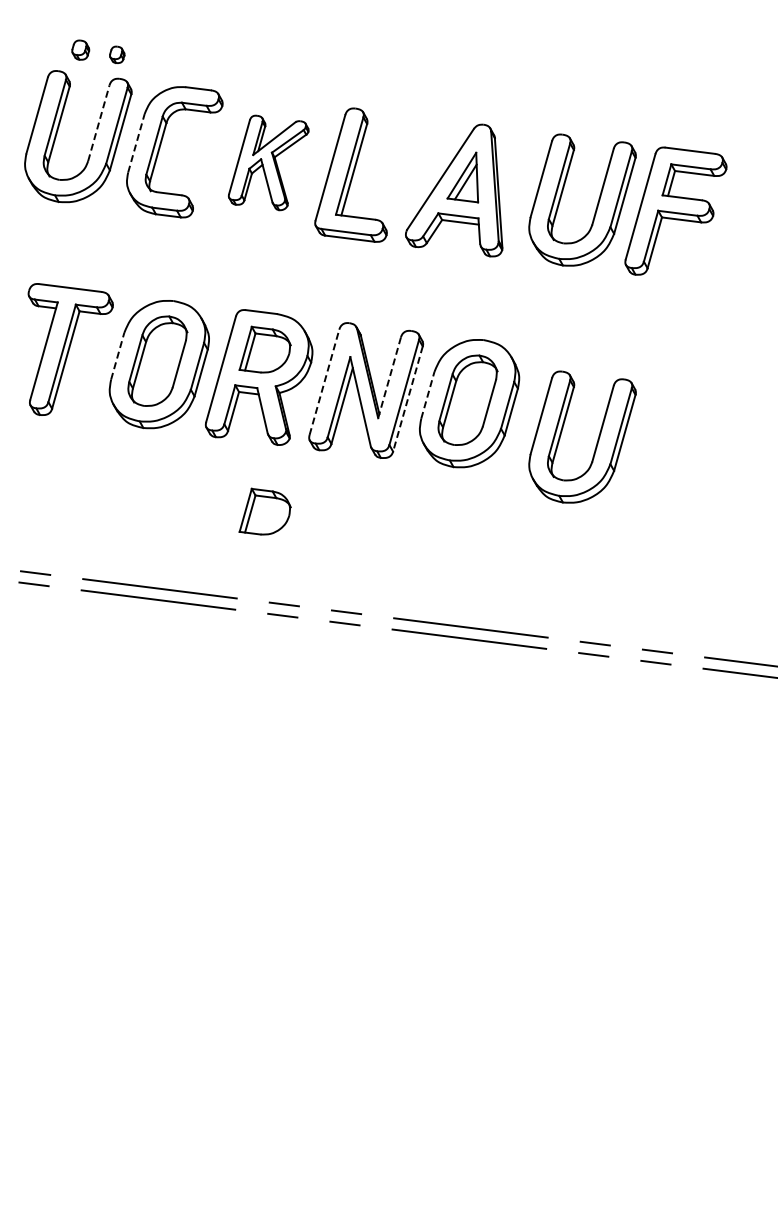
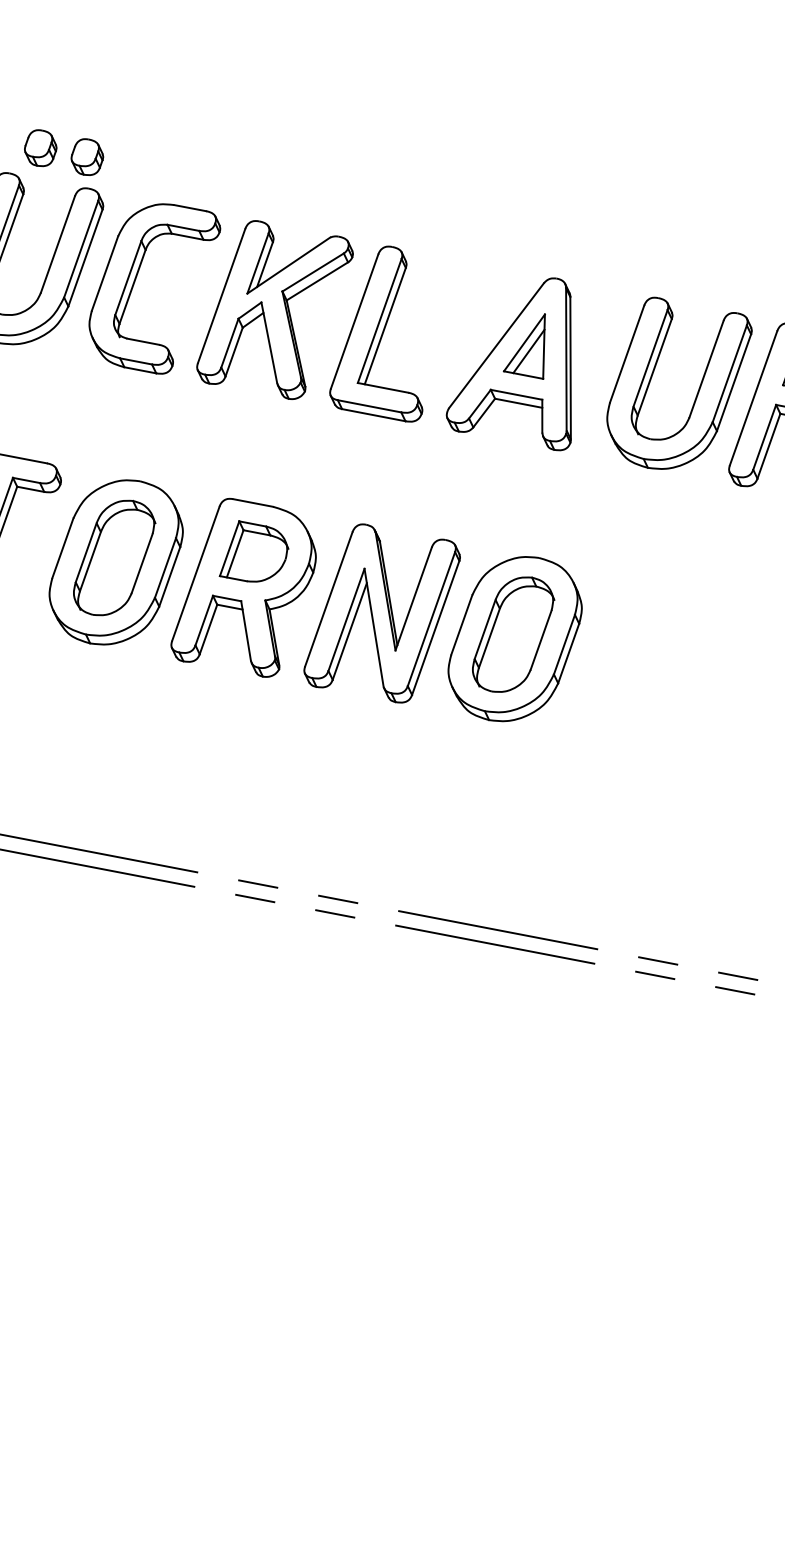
part: (80, 49) -> (40, 147), size x1.43
part: (117, 54) -> (87, 156), size x1.67
line: (98, 122) -> (57, 243), dashed -> solid
line: (136, 142) -> (105, 272), dashed -> solid
part: (268, 162) -> (274, 309), size x1.43
line: (117, 355) -> (62, 547), dashed -> solid
line: (389, 377) -> (413, 598), dashed -> solid
line: (324, 382) -> (328, 599), dashed -> solid
line: (427, 394) -> (461, 623), dashed -> solid
line: (407, 399) -> (435, 628), dashed -> solid
part: (596, 442) -> (676, 700), removed
part: (264, 511) -> (240, 761), removed

